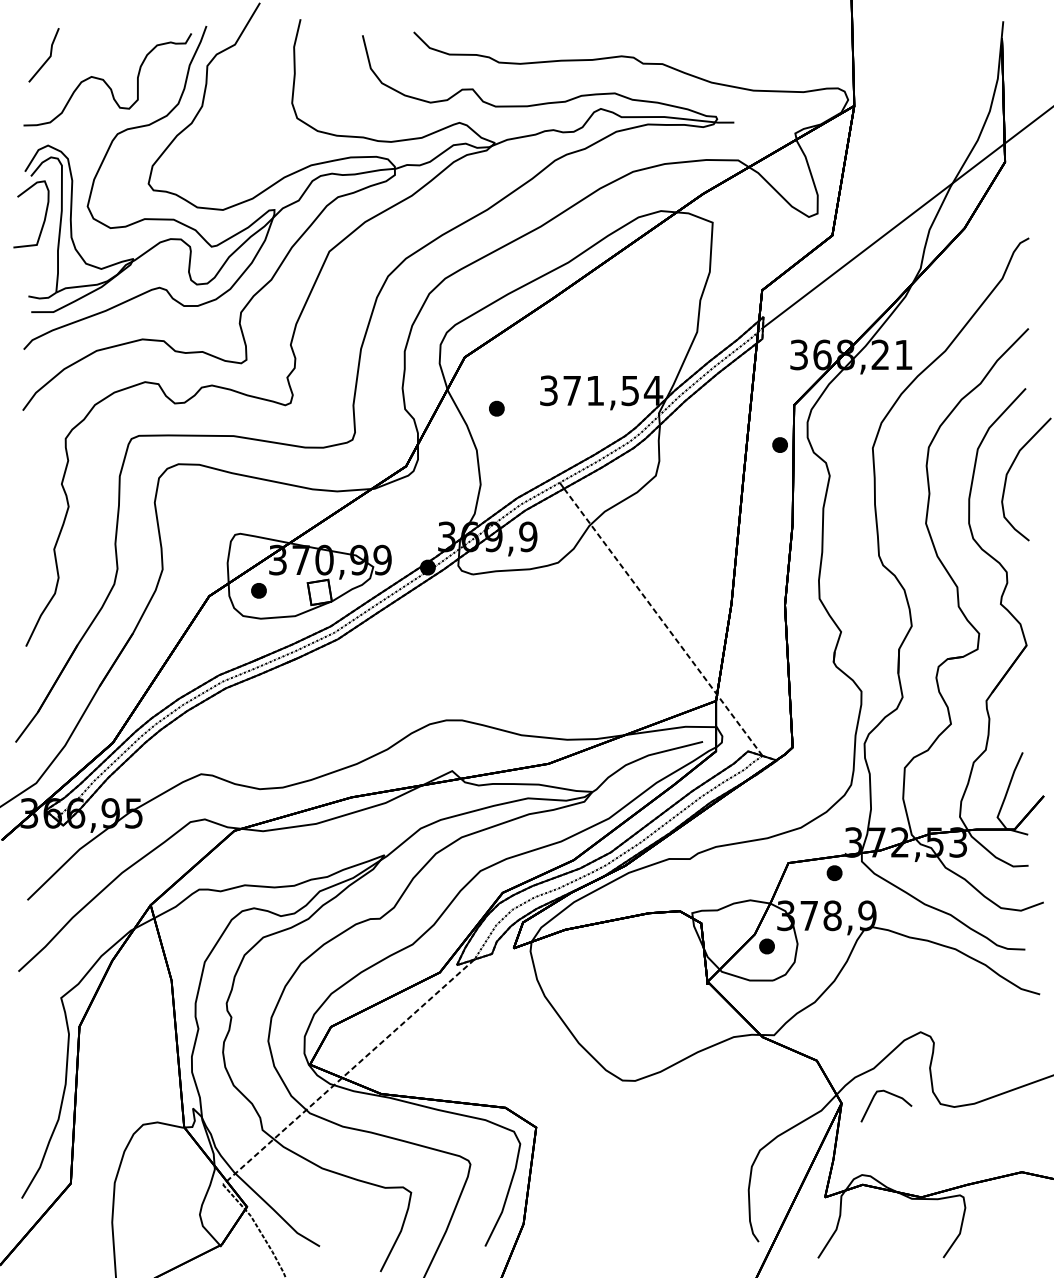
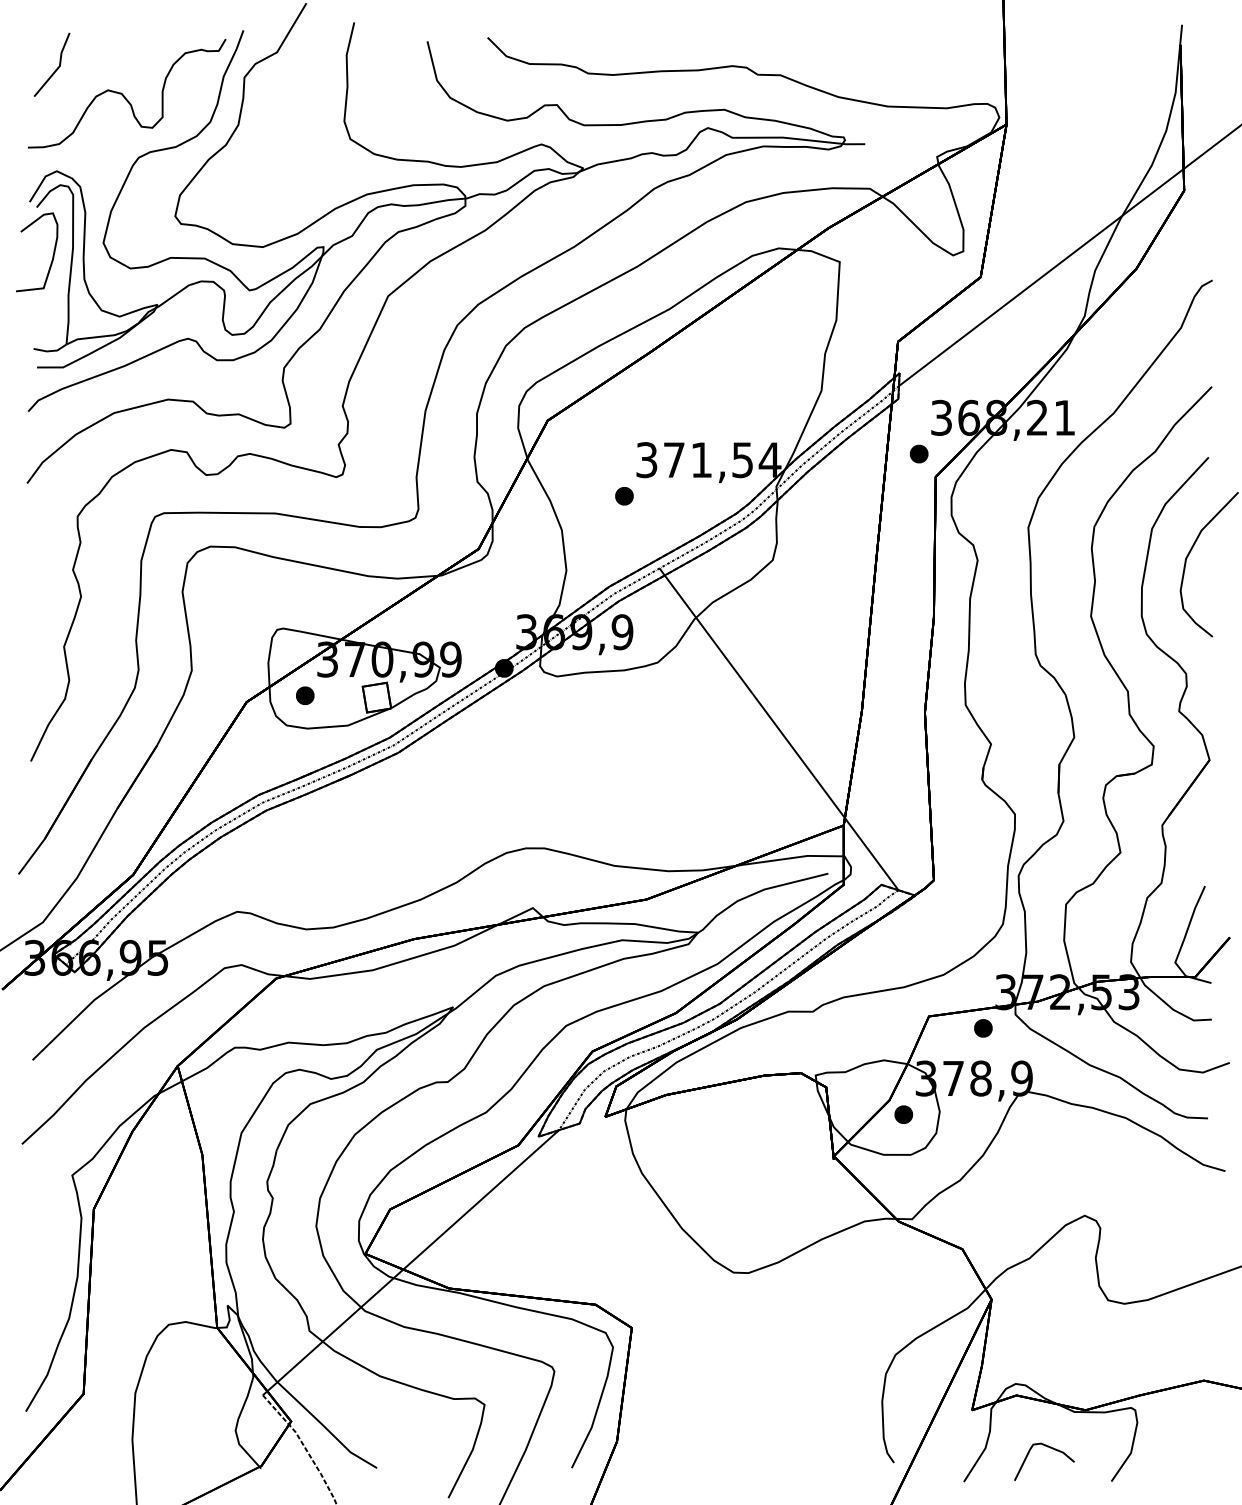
part: (496, 408) -> (624, 496), moved
part: (780, 444) -> (919, 453), moved
line: (663, 622) -> (781, 733), dashed -> solid
line: (349, 1071) -> (411, 1262), dashed -> solid
curve: (889, 1094) -> (1047, 1447), moved

